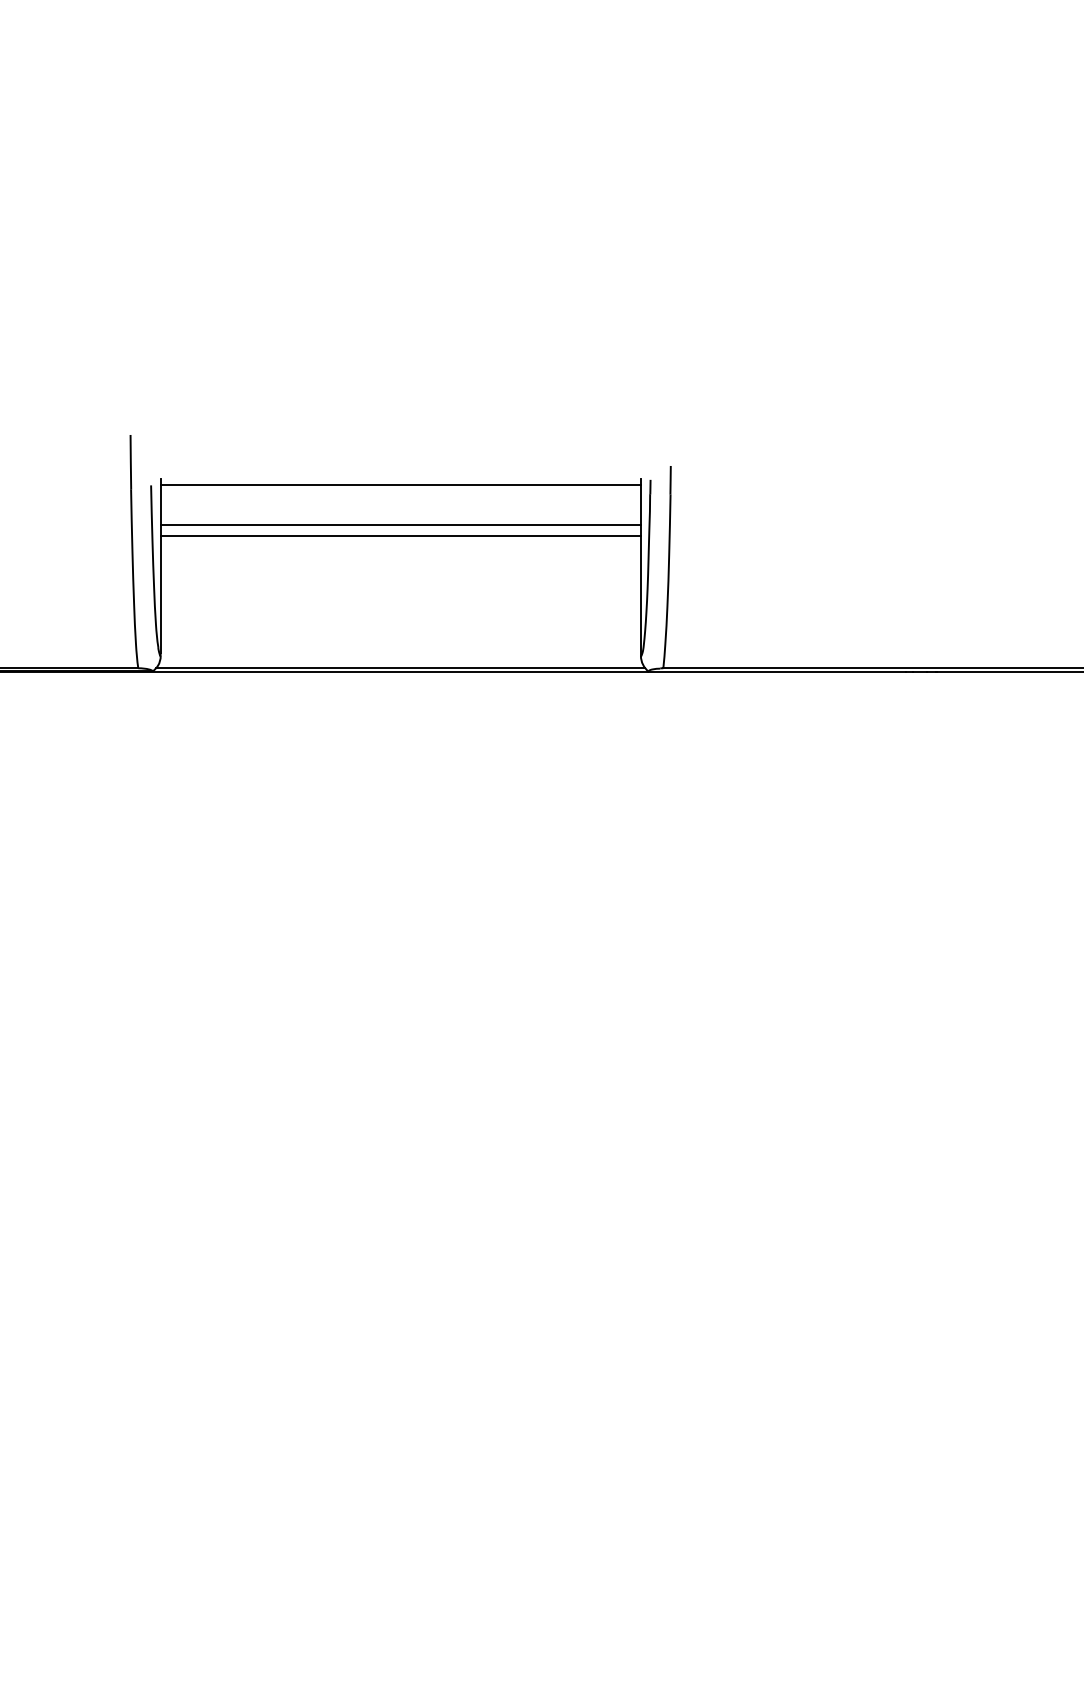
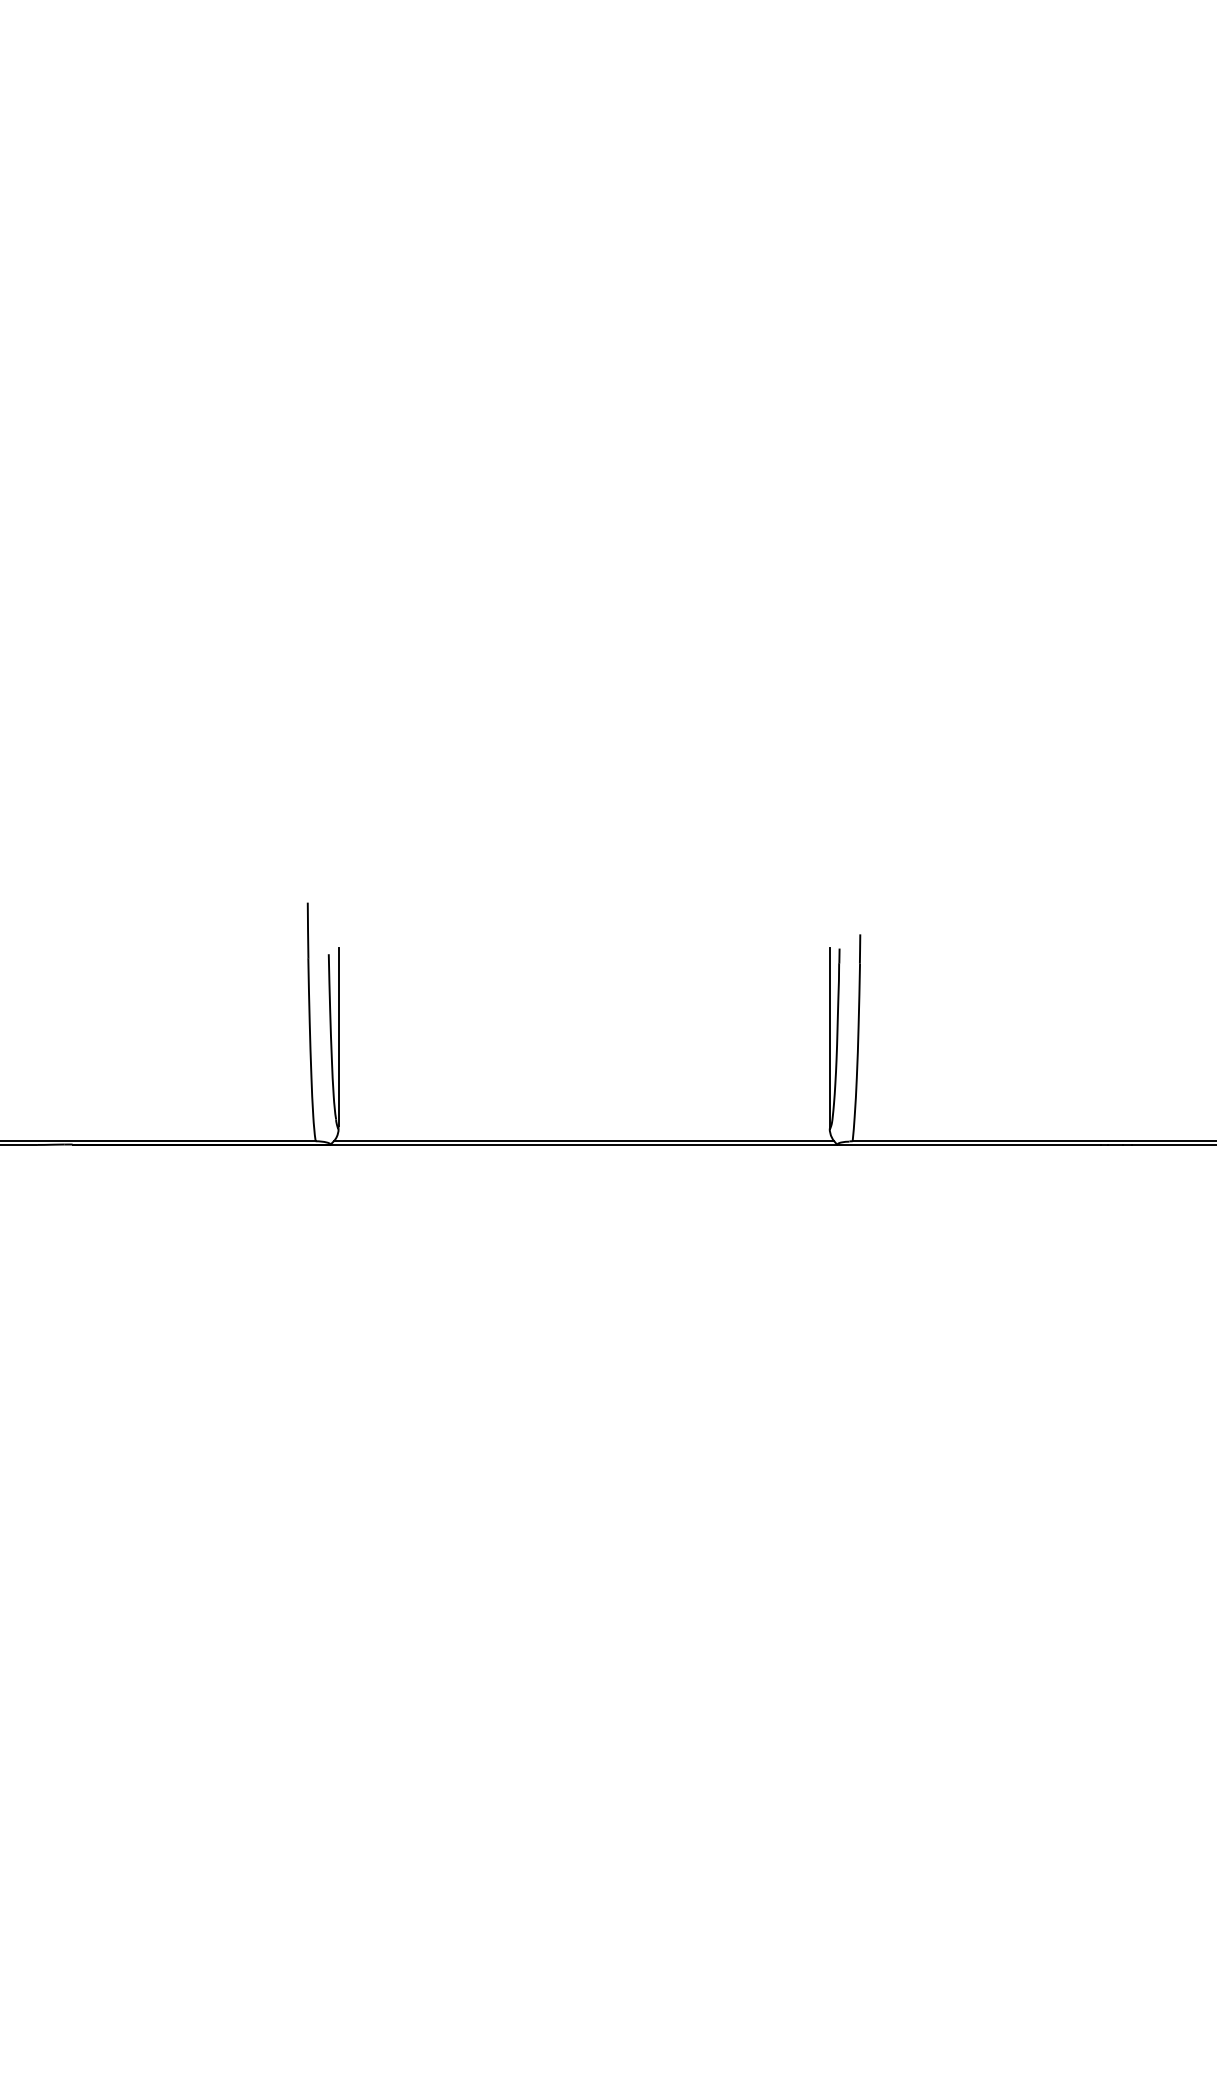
line: (400, 485) -> (583, 954), removed
line: (400, 524) -> (583, 994), removed
line: (400, 536) -> (583, 1006), removed

